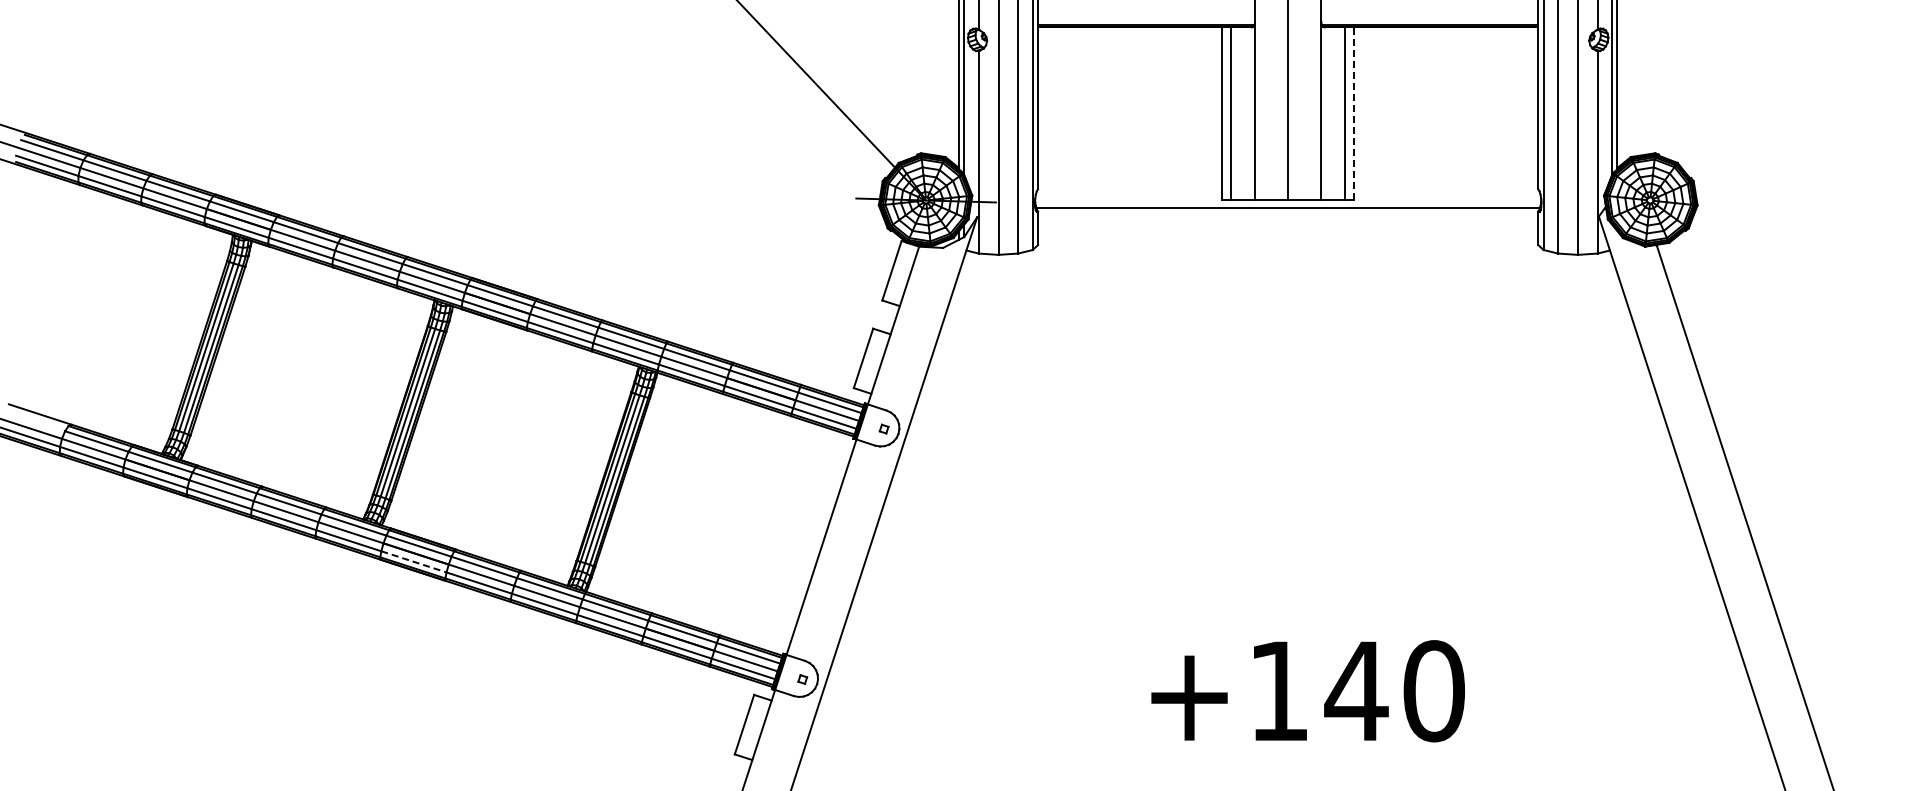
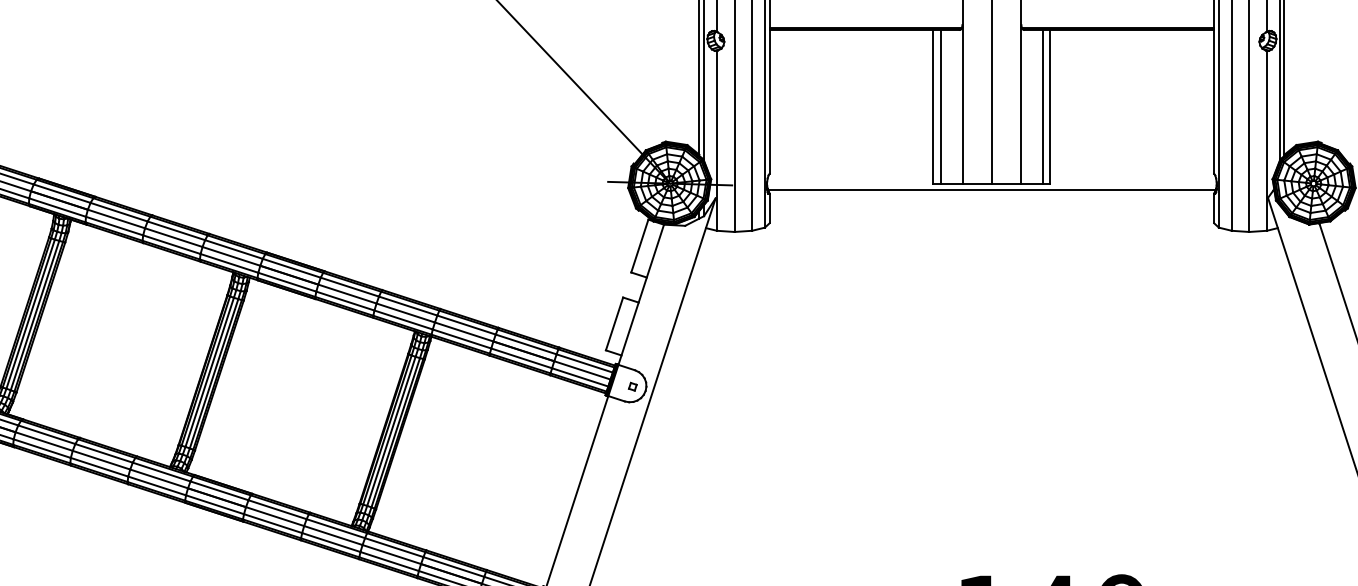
line: (1354, 113) -> (1050, 106), dashed -> solid
line: (414, 562) -> (215, 505), dashed -> solid

